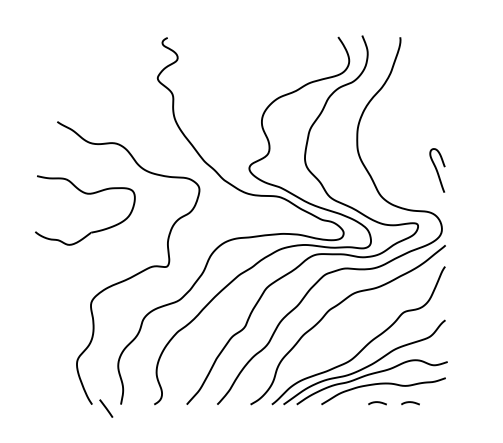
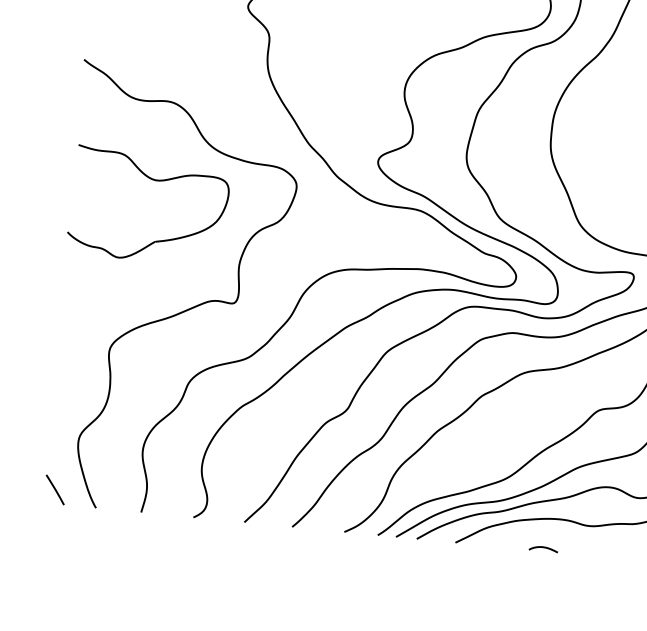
part: (85, 194) -> (151, 181), moved
curve: (410, 402) -> (595, 552), removed
line: (106, 408) -> (55, 489), moved

